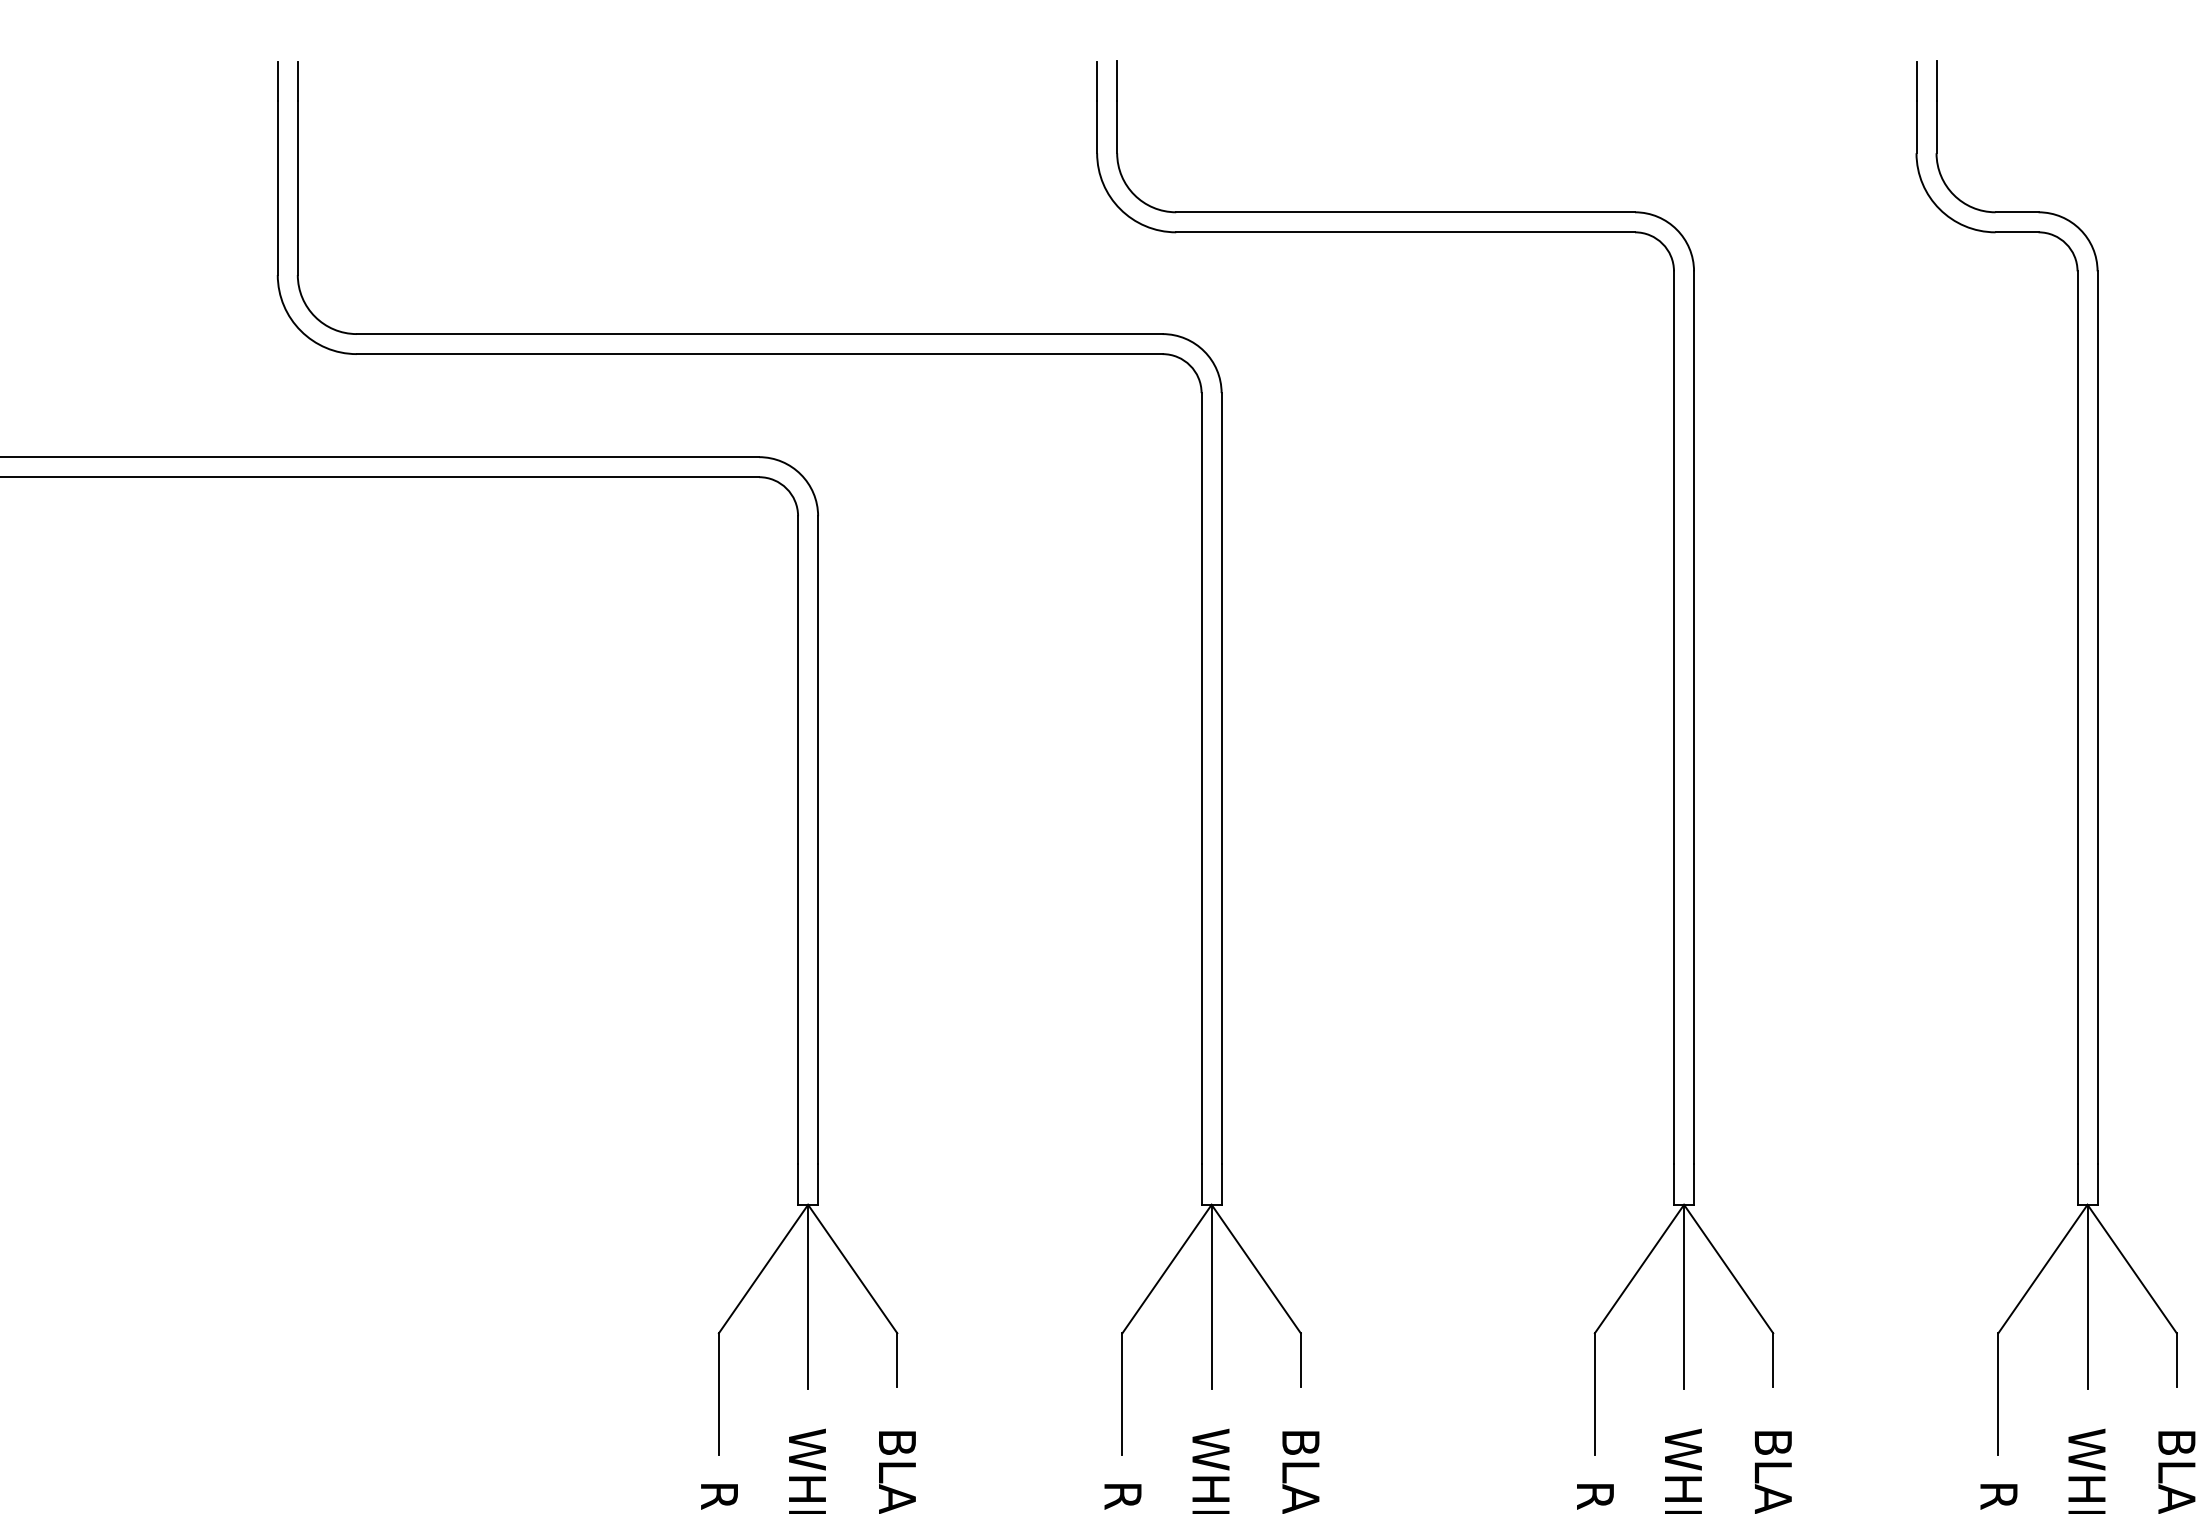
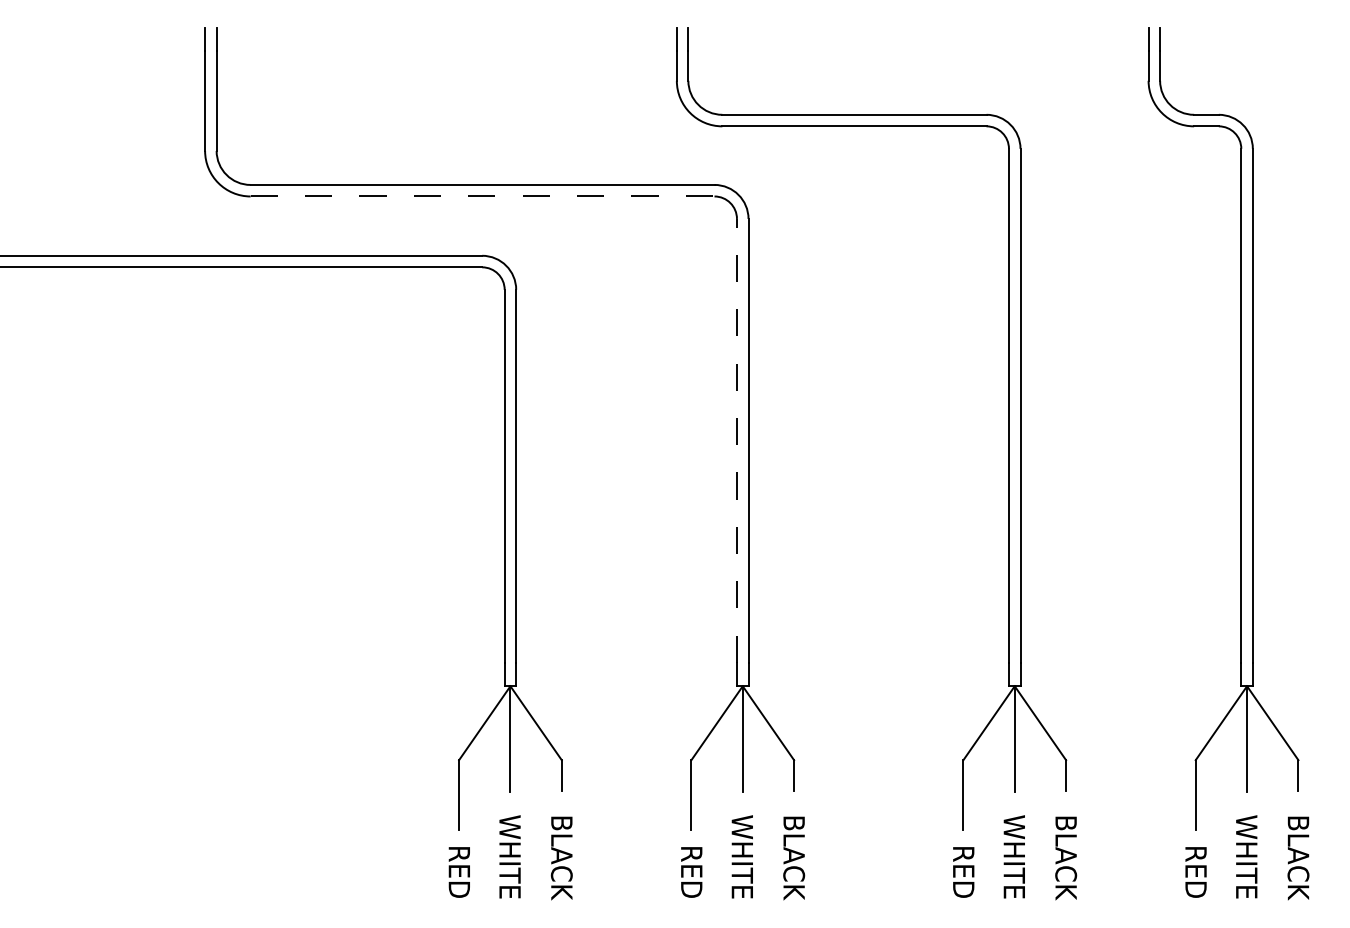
line: (759, 354) -> (482, 196), solid -> dashed
line: (1202, 777) -> (737, 440), solid -> dashed

